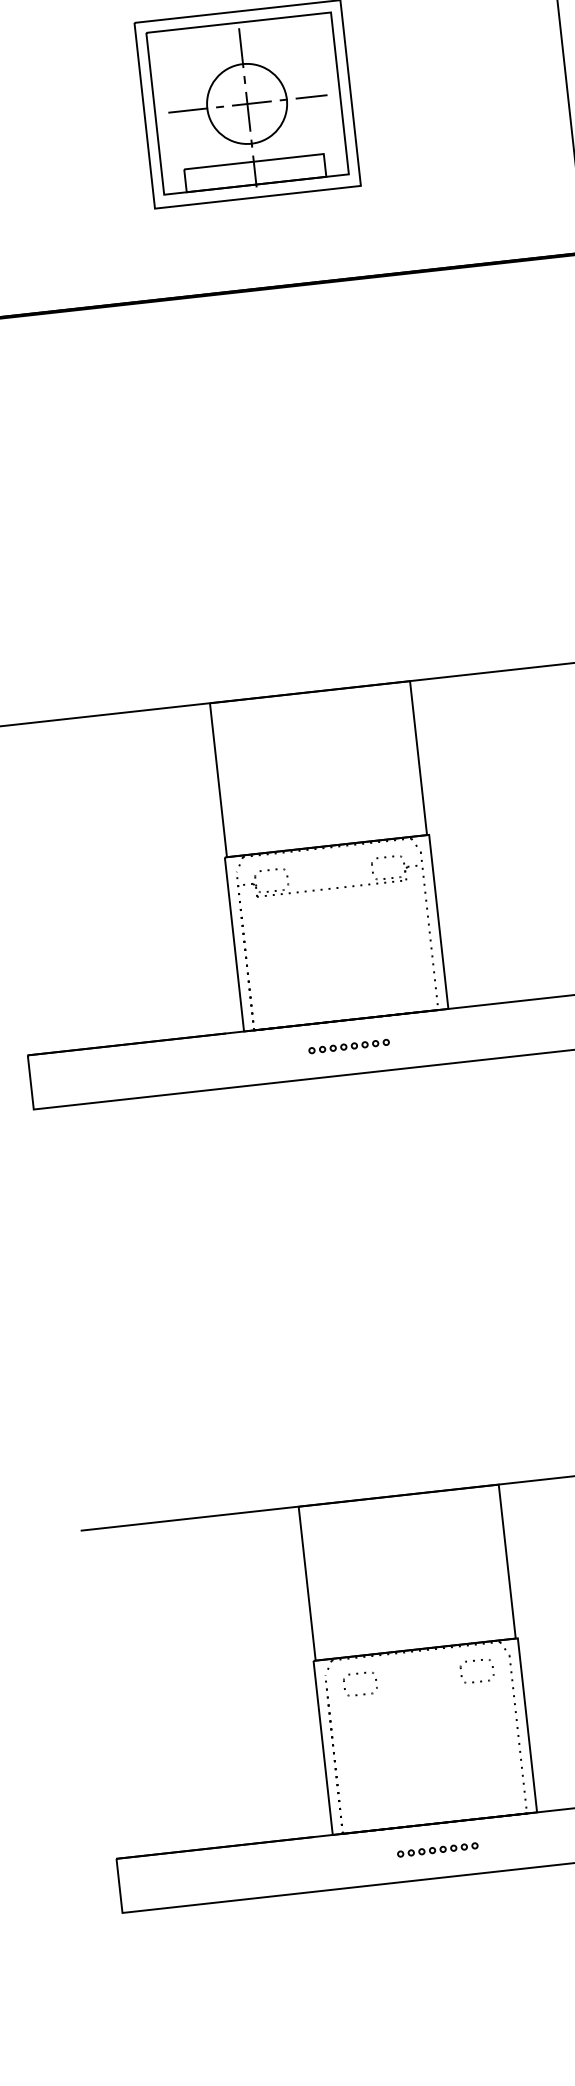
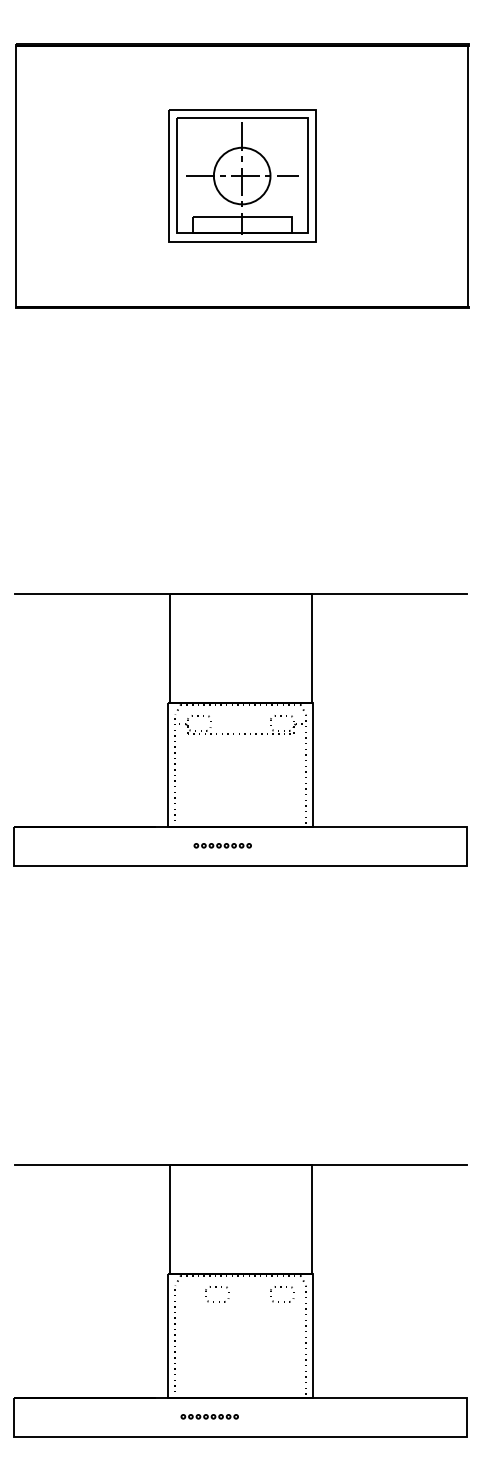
part: (348, 1046) -> (222, 845), moved
part: (358, 1674) -> (216, 1287), moved
part: (437, 1849) -> (209, 1416), moved

